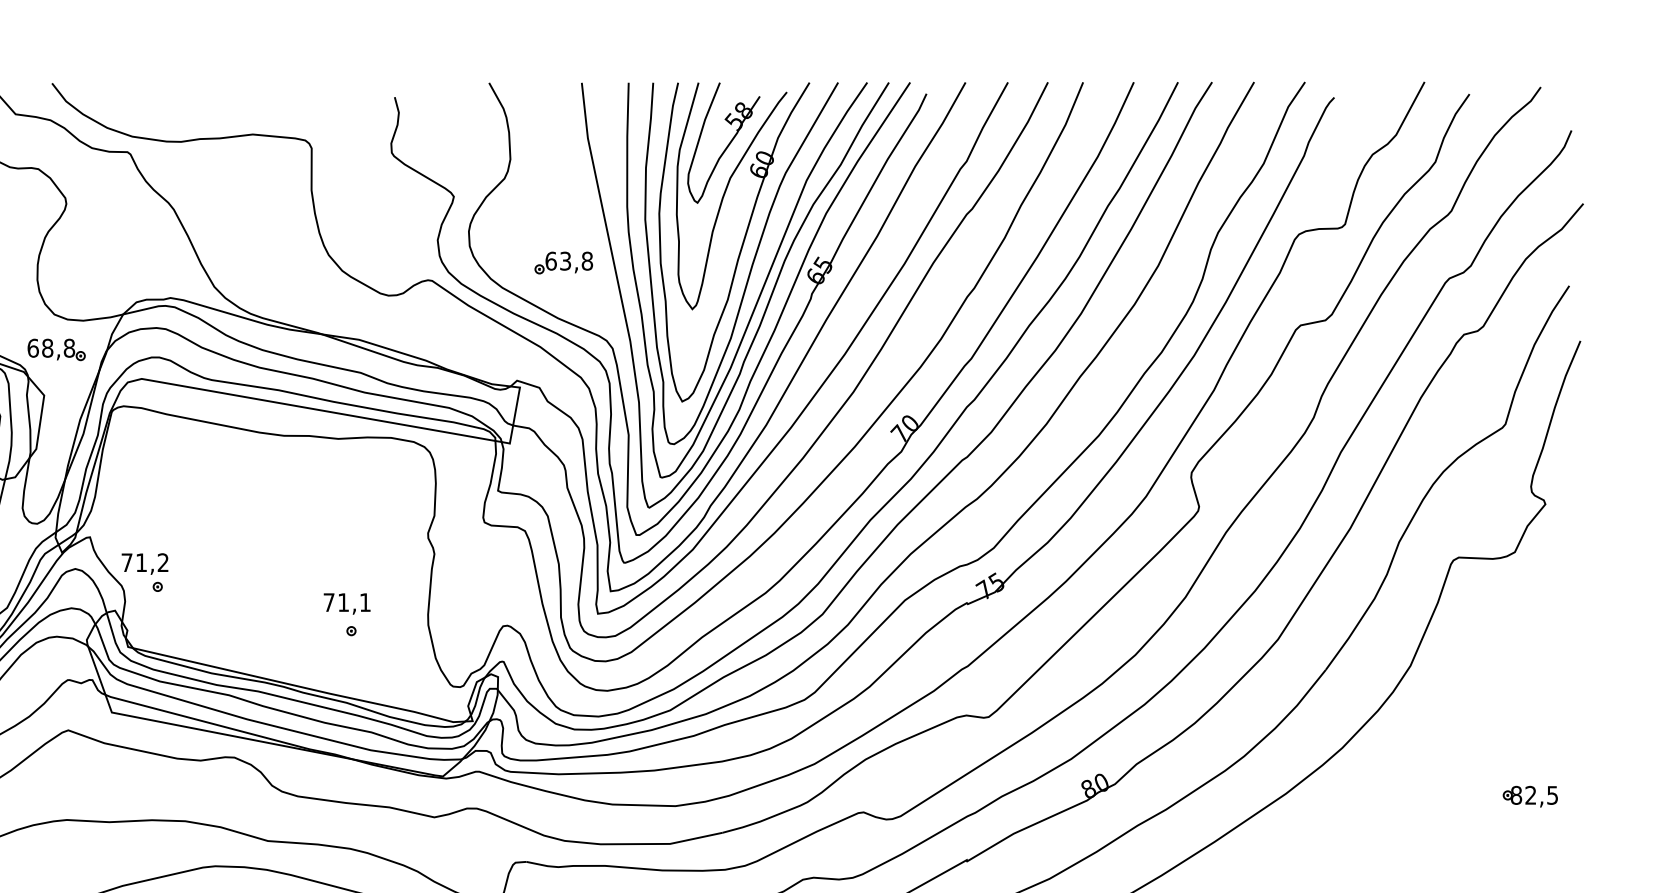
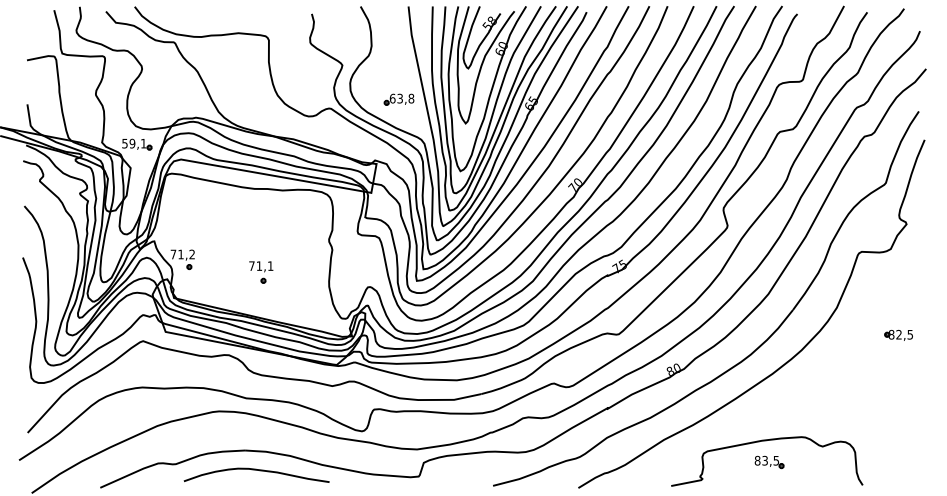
text: (51, 347) -> (134, 143), 68,8 -> 59,1
part: (347, 614) -> (261, 272), moved
part: (1529, 794) -> (898, 334), moved

